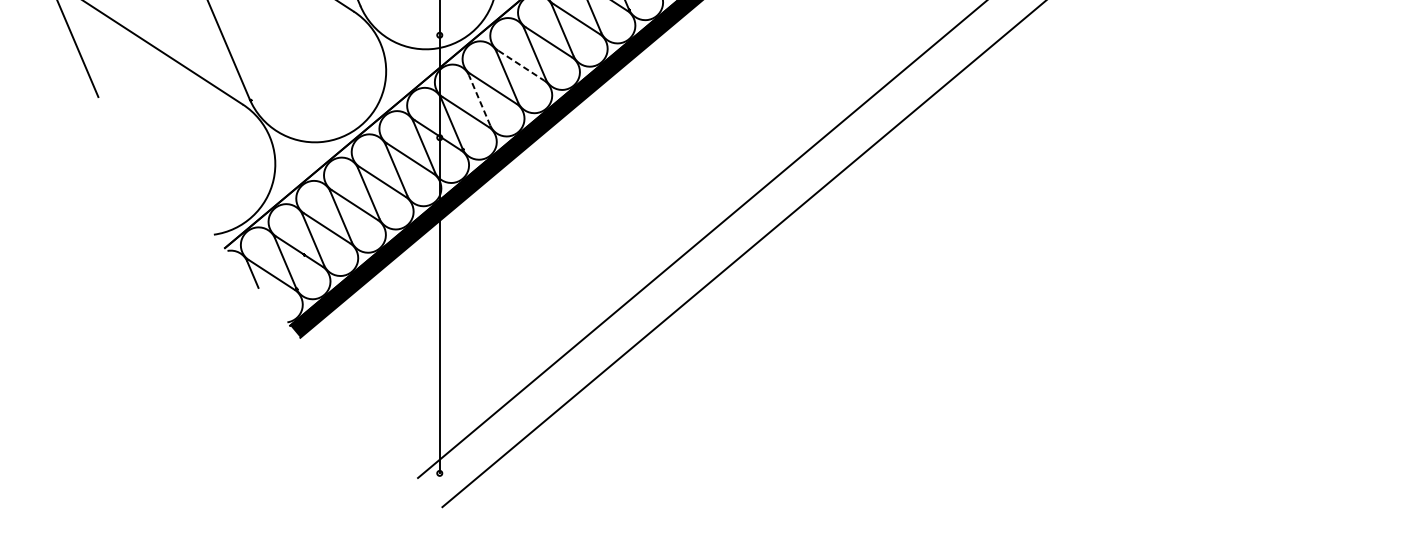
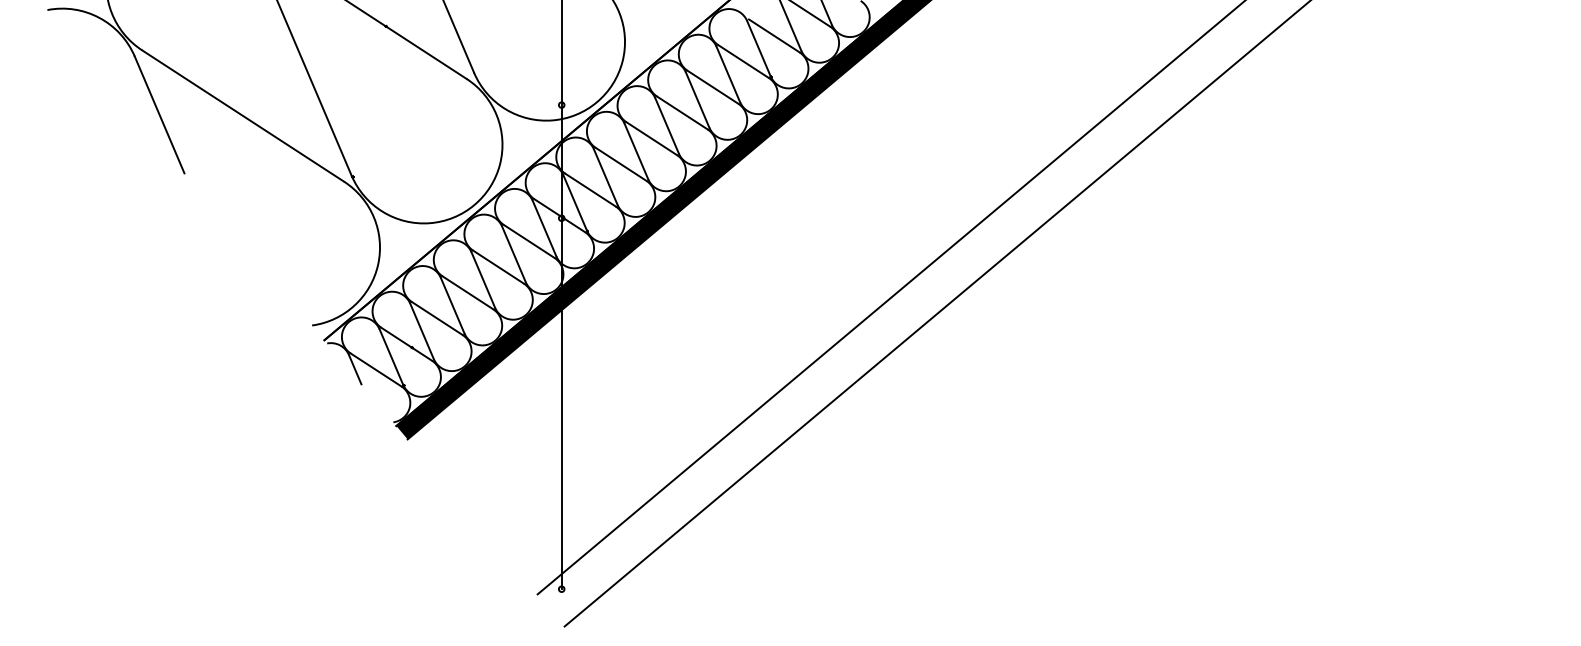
line: (521, 65) -> (652, 138), dashed -> solid
line: (479, 99) -> (605, 176), dashed -> solid

